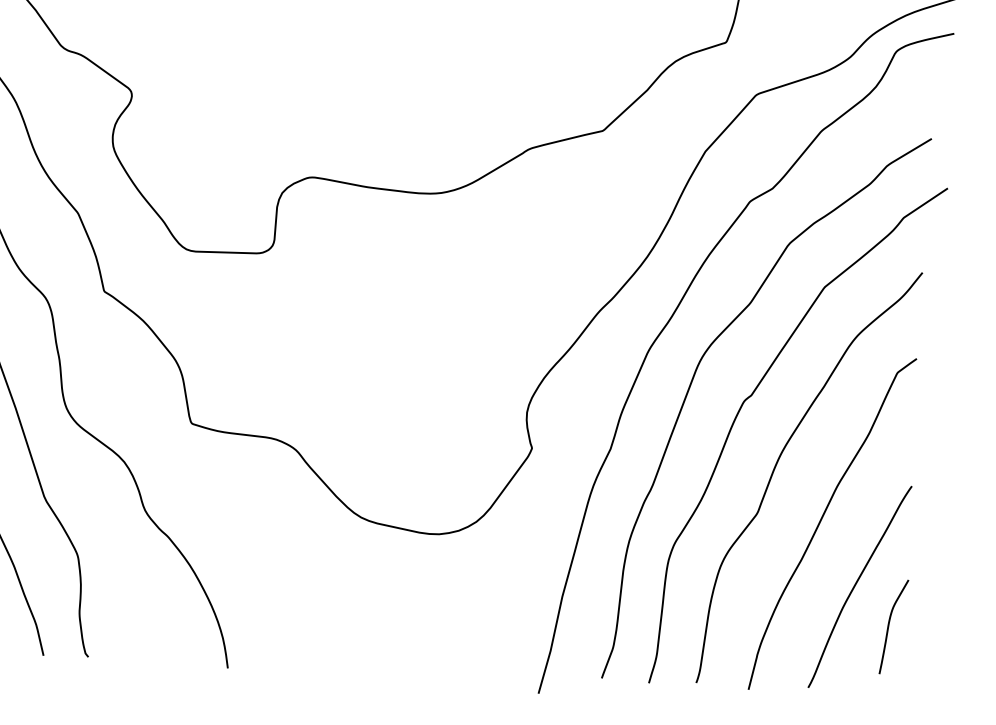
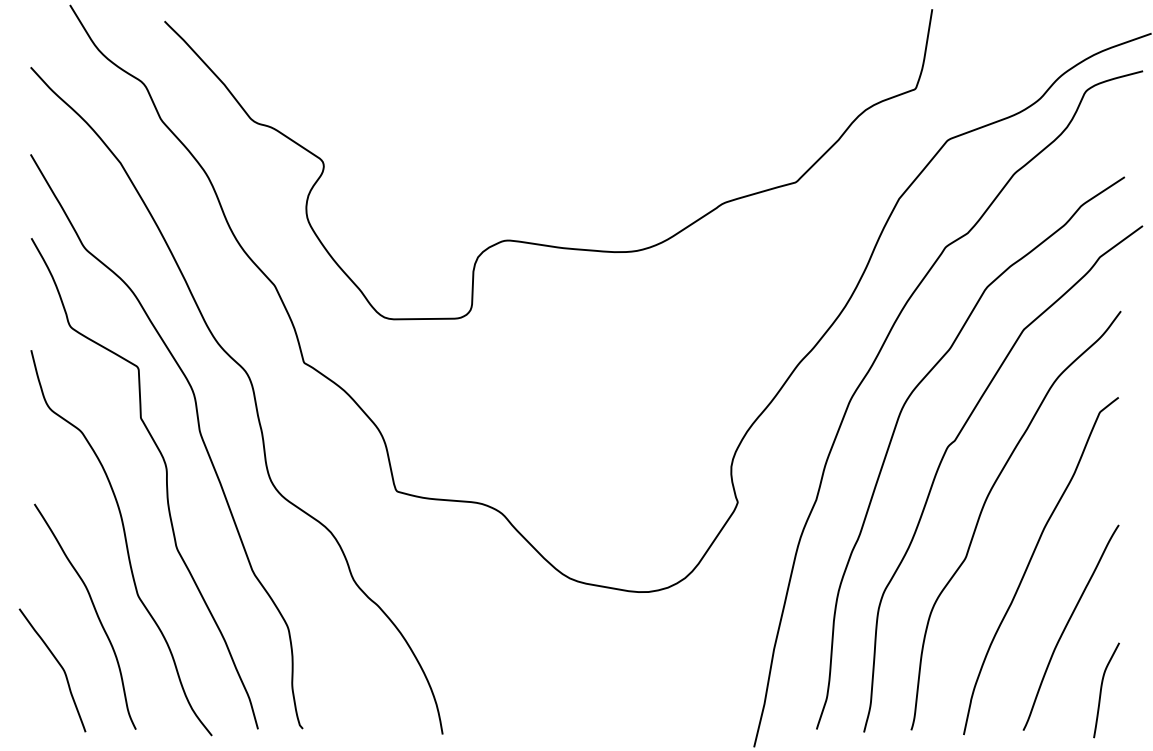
curve: (889, 624) -> (1102, 688), moved

